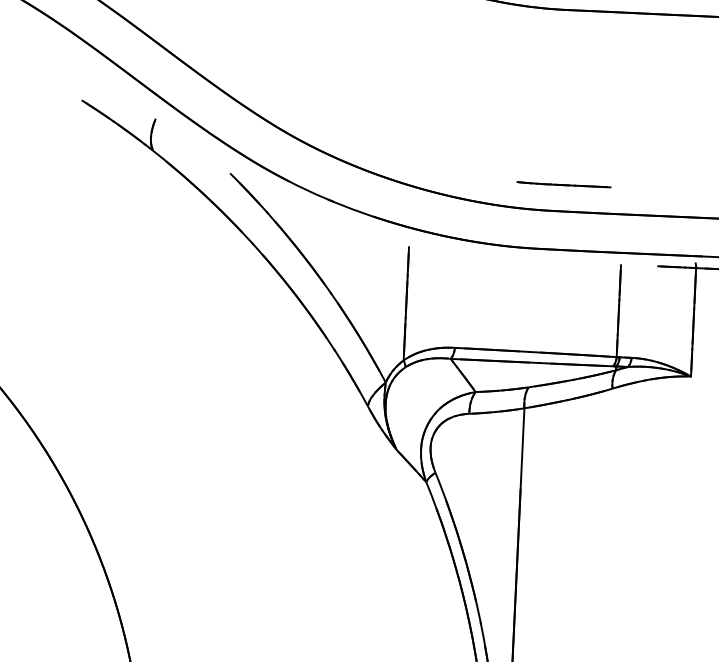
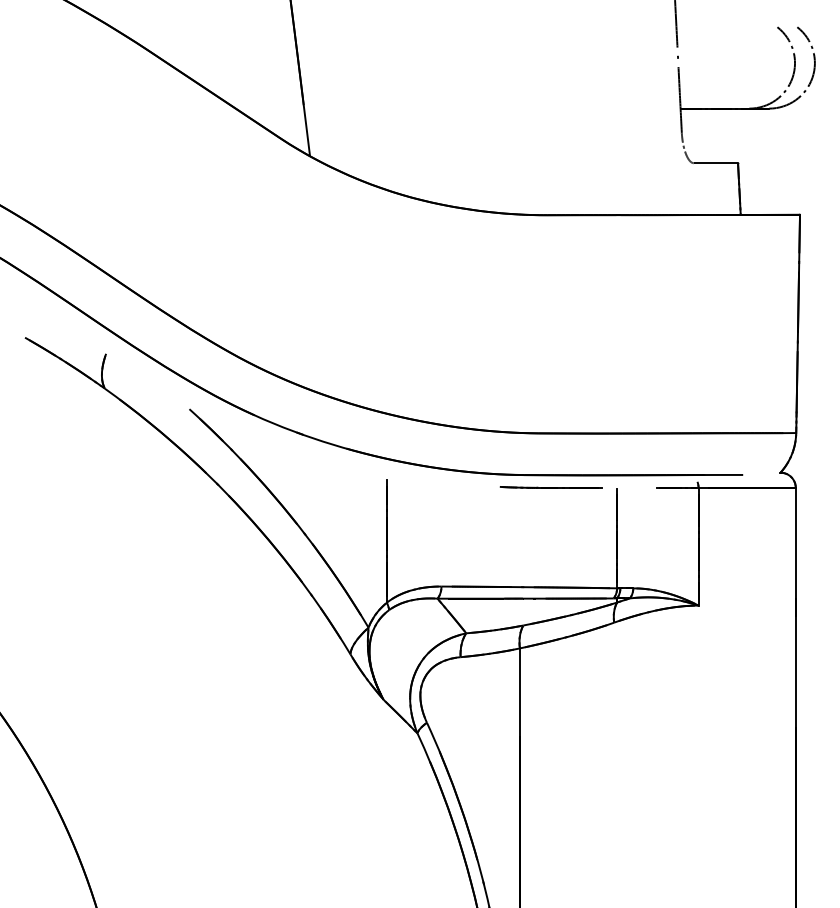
line: (563, 184) -> (550, 487), moved

